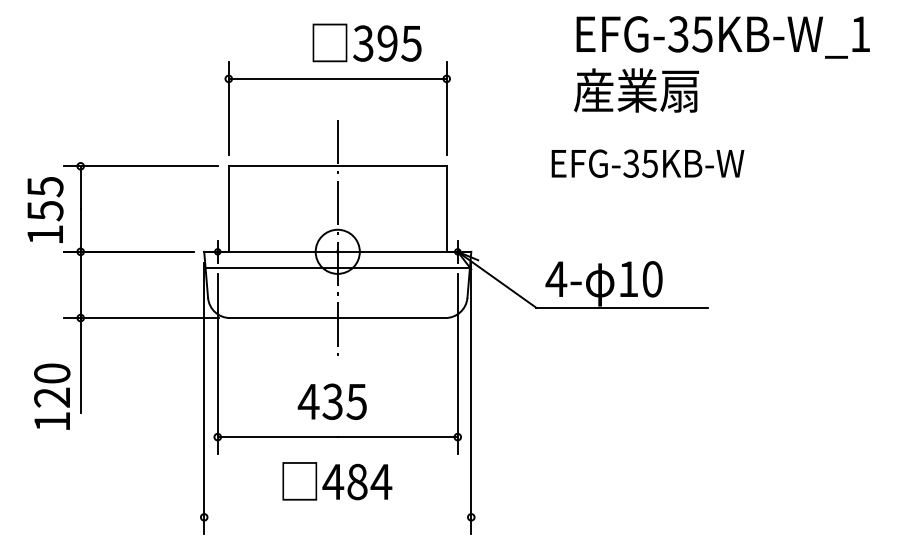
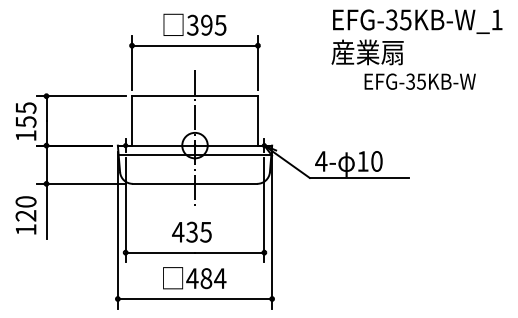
text: (366, 42) -> (194, 24), moved
text: (646, 163) -> (419, 81), moved
text: (51, 397) -> (25, 215), moved
line: (336, 518) -> (194, 299), added

